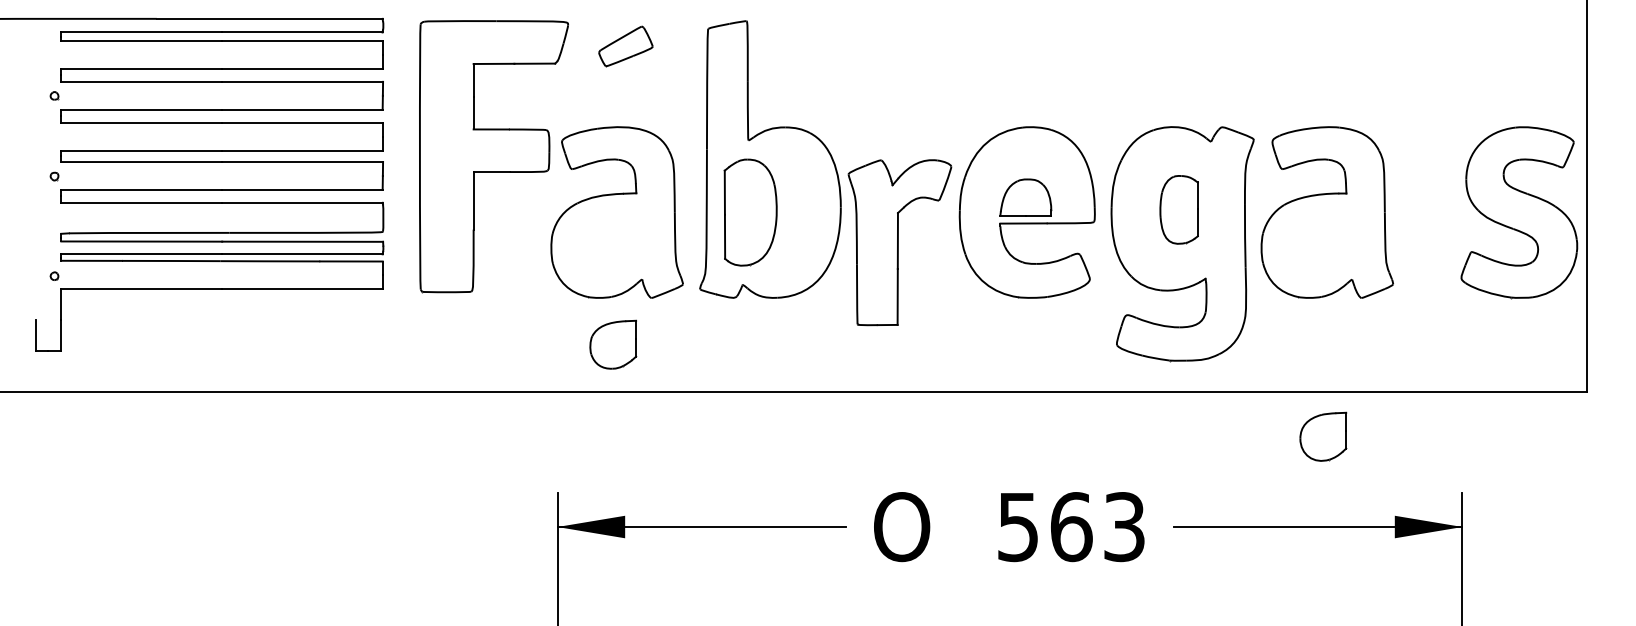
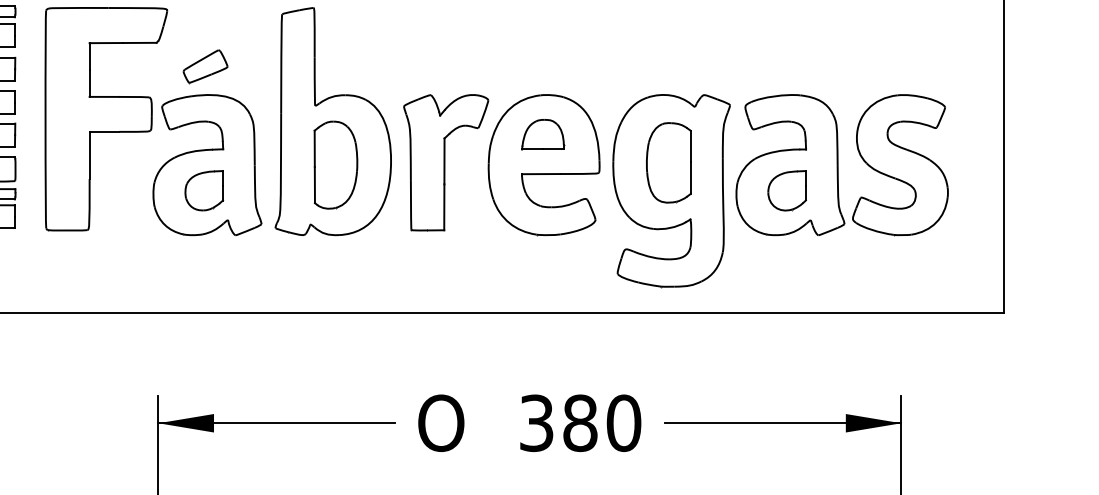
part: (625, 46) -> (205, 66), moved
part: (1025, 197) -> (542, 134), moved
part: (1178, 209) -> (668, 162), size x1.43
part: (750, 212) -> (335, 165), moved
part: (1519, 212) -> (900, 165), moved
part: (899, 242) -> (445, 162), moved
part: (613, 344) -> (204, 190), moved
part: (1323, 436) -> (787, 190), moved
text: (1071, 527) -> (580, 423), 563 -> 380

